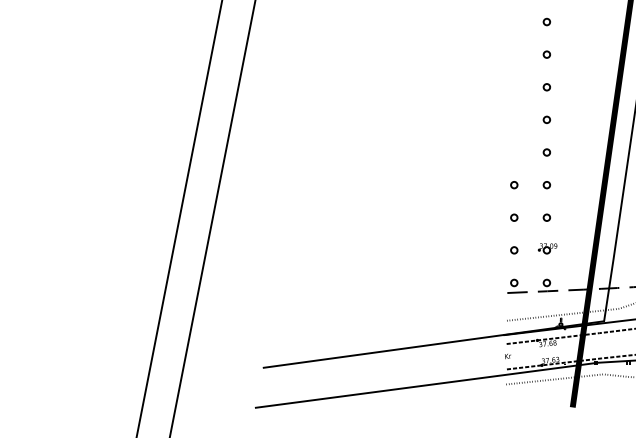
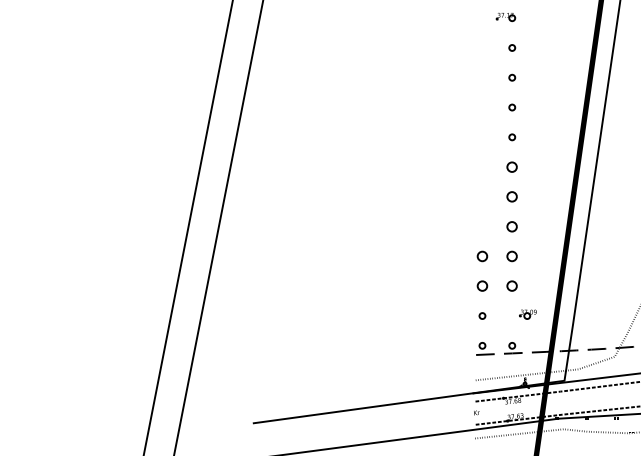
part: (547, 86) -> (512, 166), size x1.6
part: (547, 119) -> (512, 196), size x1.6
part: (547, 152) -> (512, 226), size x1.6
part: (514, 185) -> (482, 256), size x1.6
part: (547, 185) -> (512, 256), size x1.6
part: (514, 218) -> (482, 286), size x1.6
part: (547, 218) -> (512, 286), size x1.6
part: (547, 248) -> (527, 314), moved

